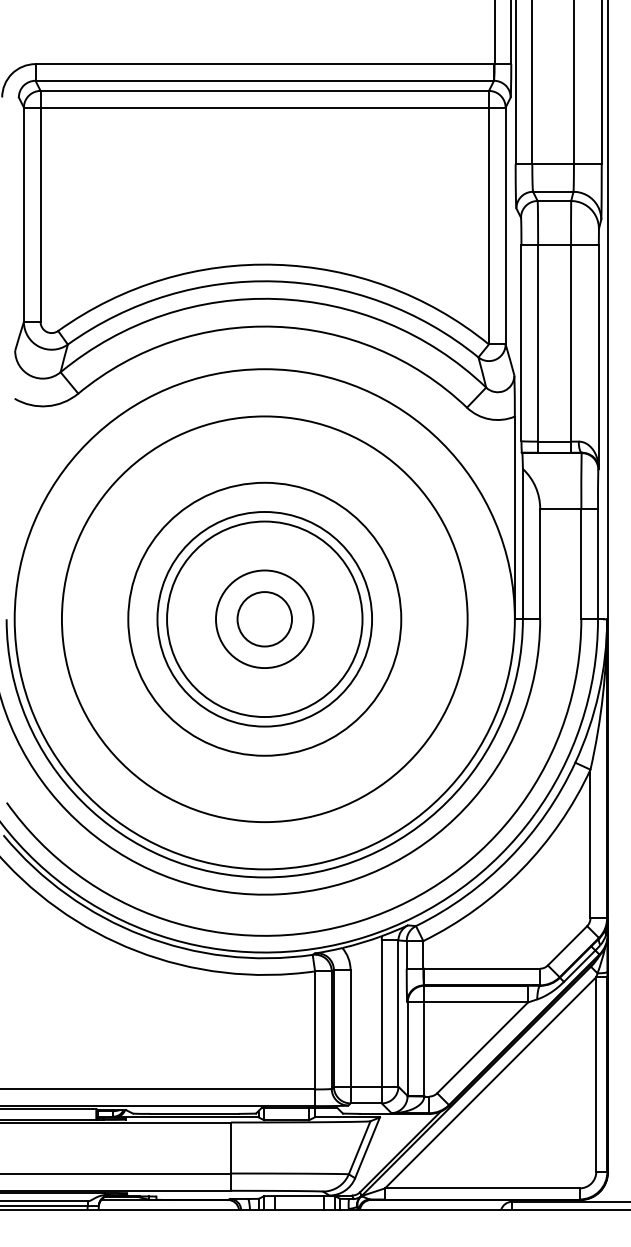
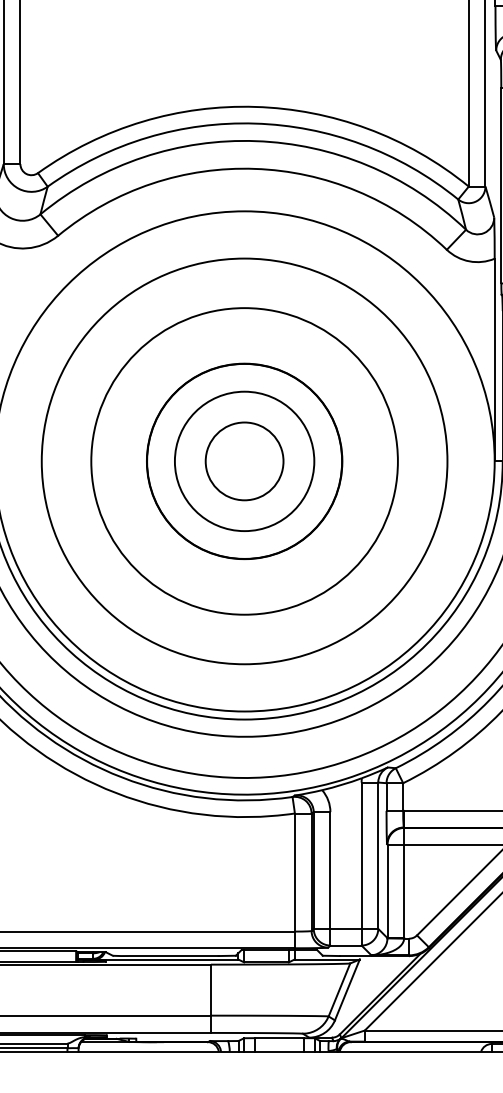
circle: (264, 618) -> (244, 460), size x0.71
circle: (264, 619) -> (244, 461), size x1.43
circle: (264, 619) -> (244, 461), size x1.43
circle: (264, 619) -> (244, 461), size x1.43

